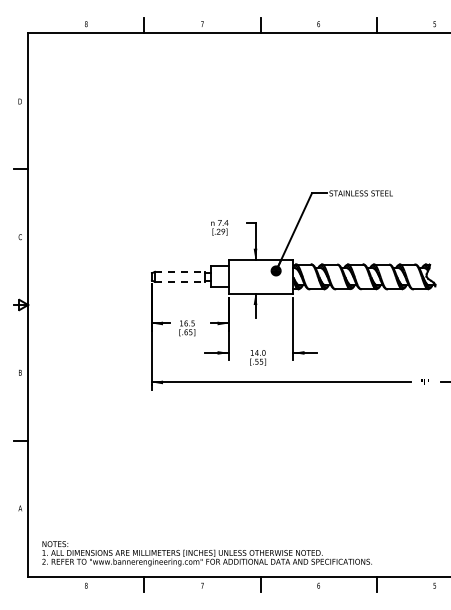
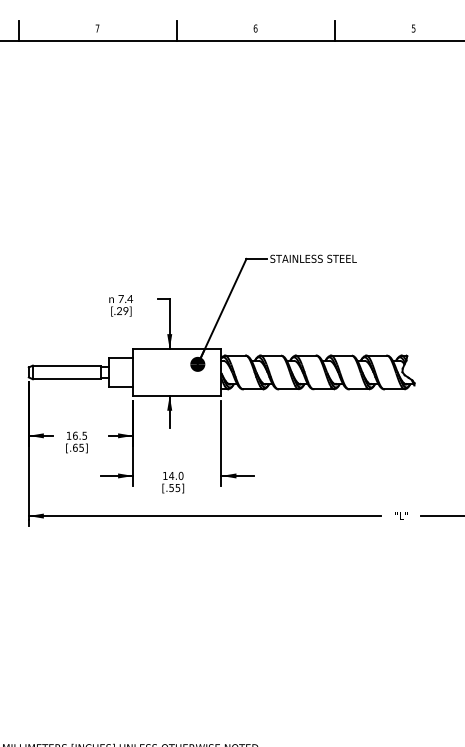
line: (179, 271) -> (66, 365), dashed -> solid
line: (179, 281) -> (66, 378), dashed -> solid

